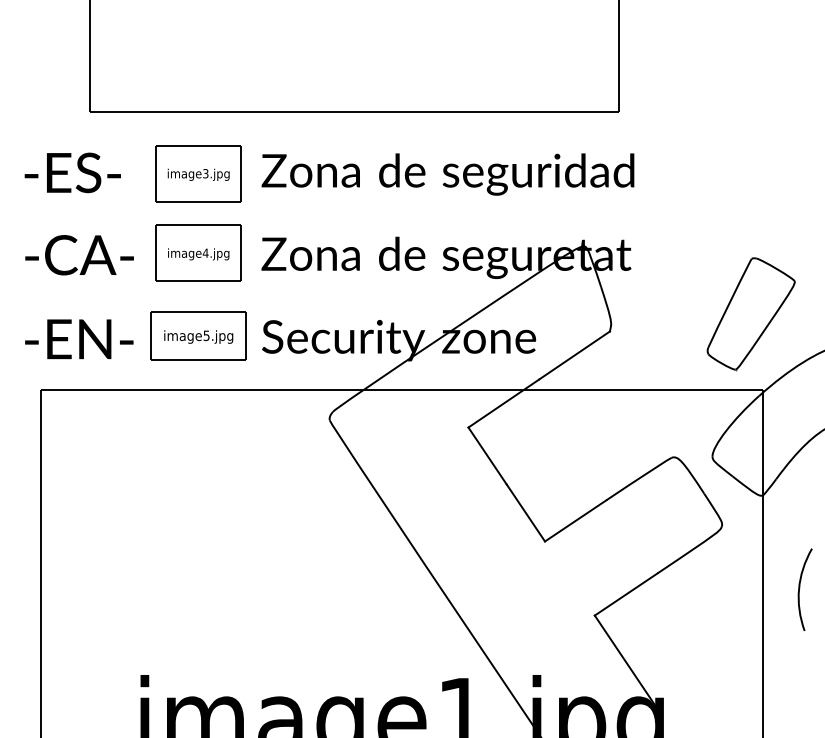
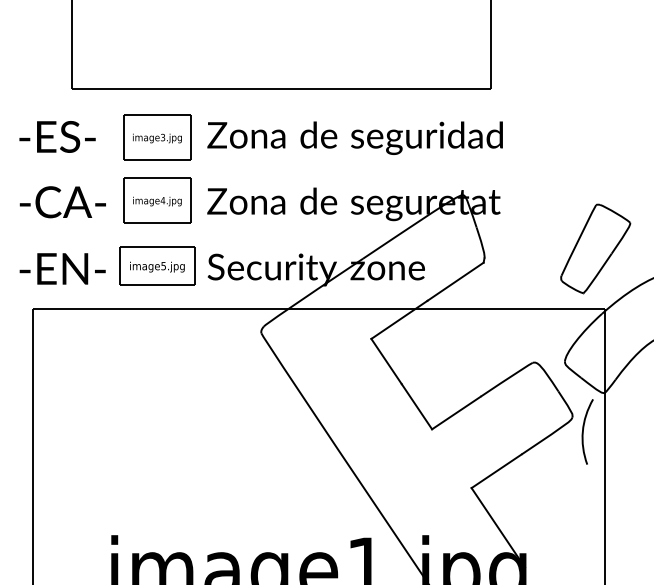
curve: (800, 588) -> (583, 430), moved

